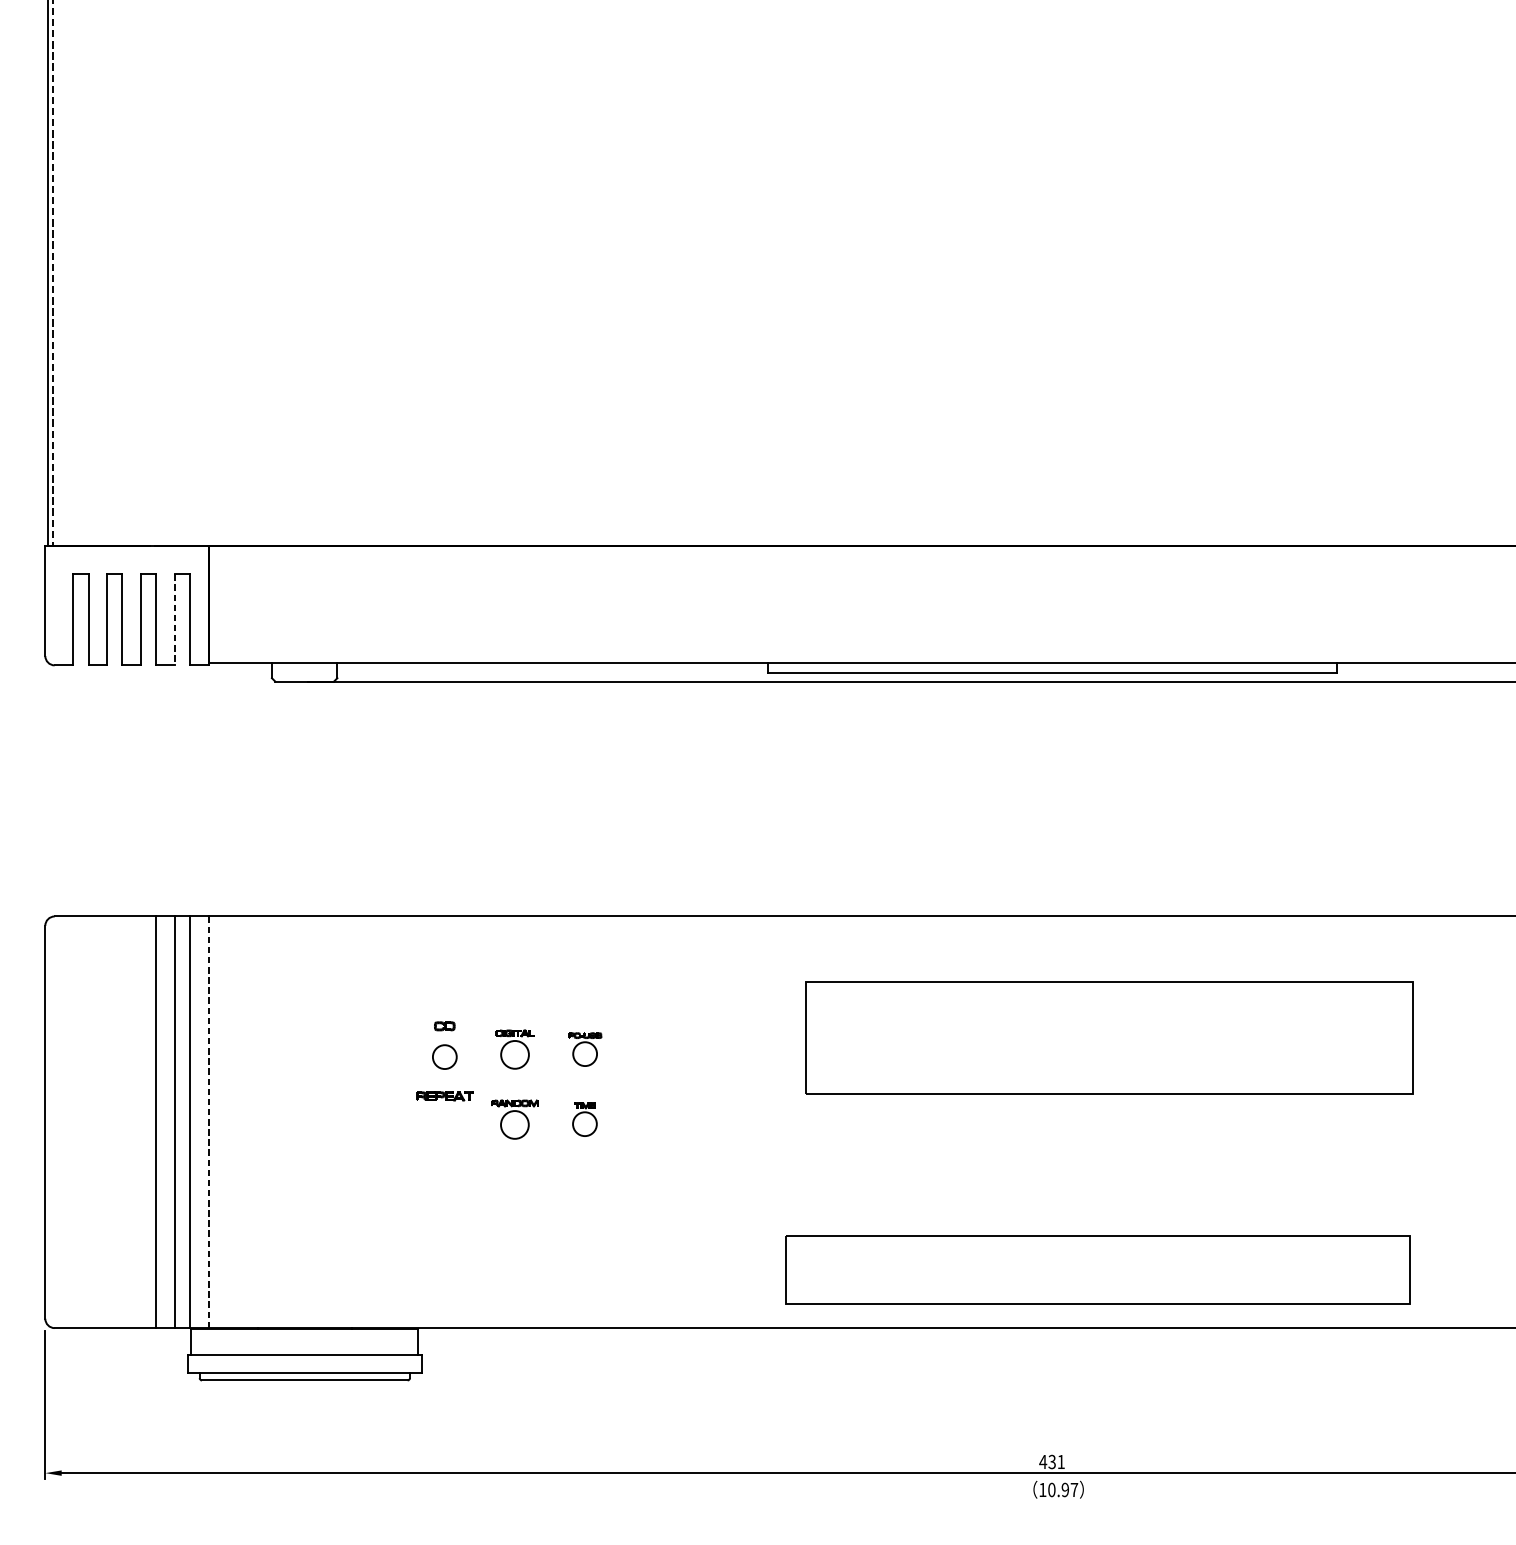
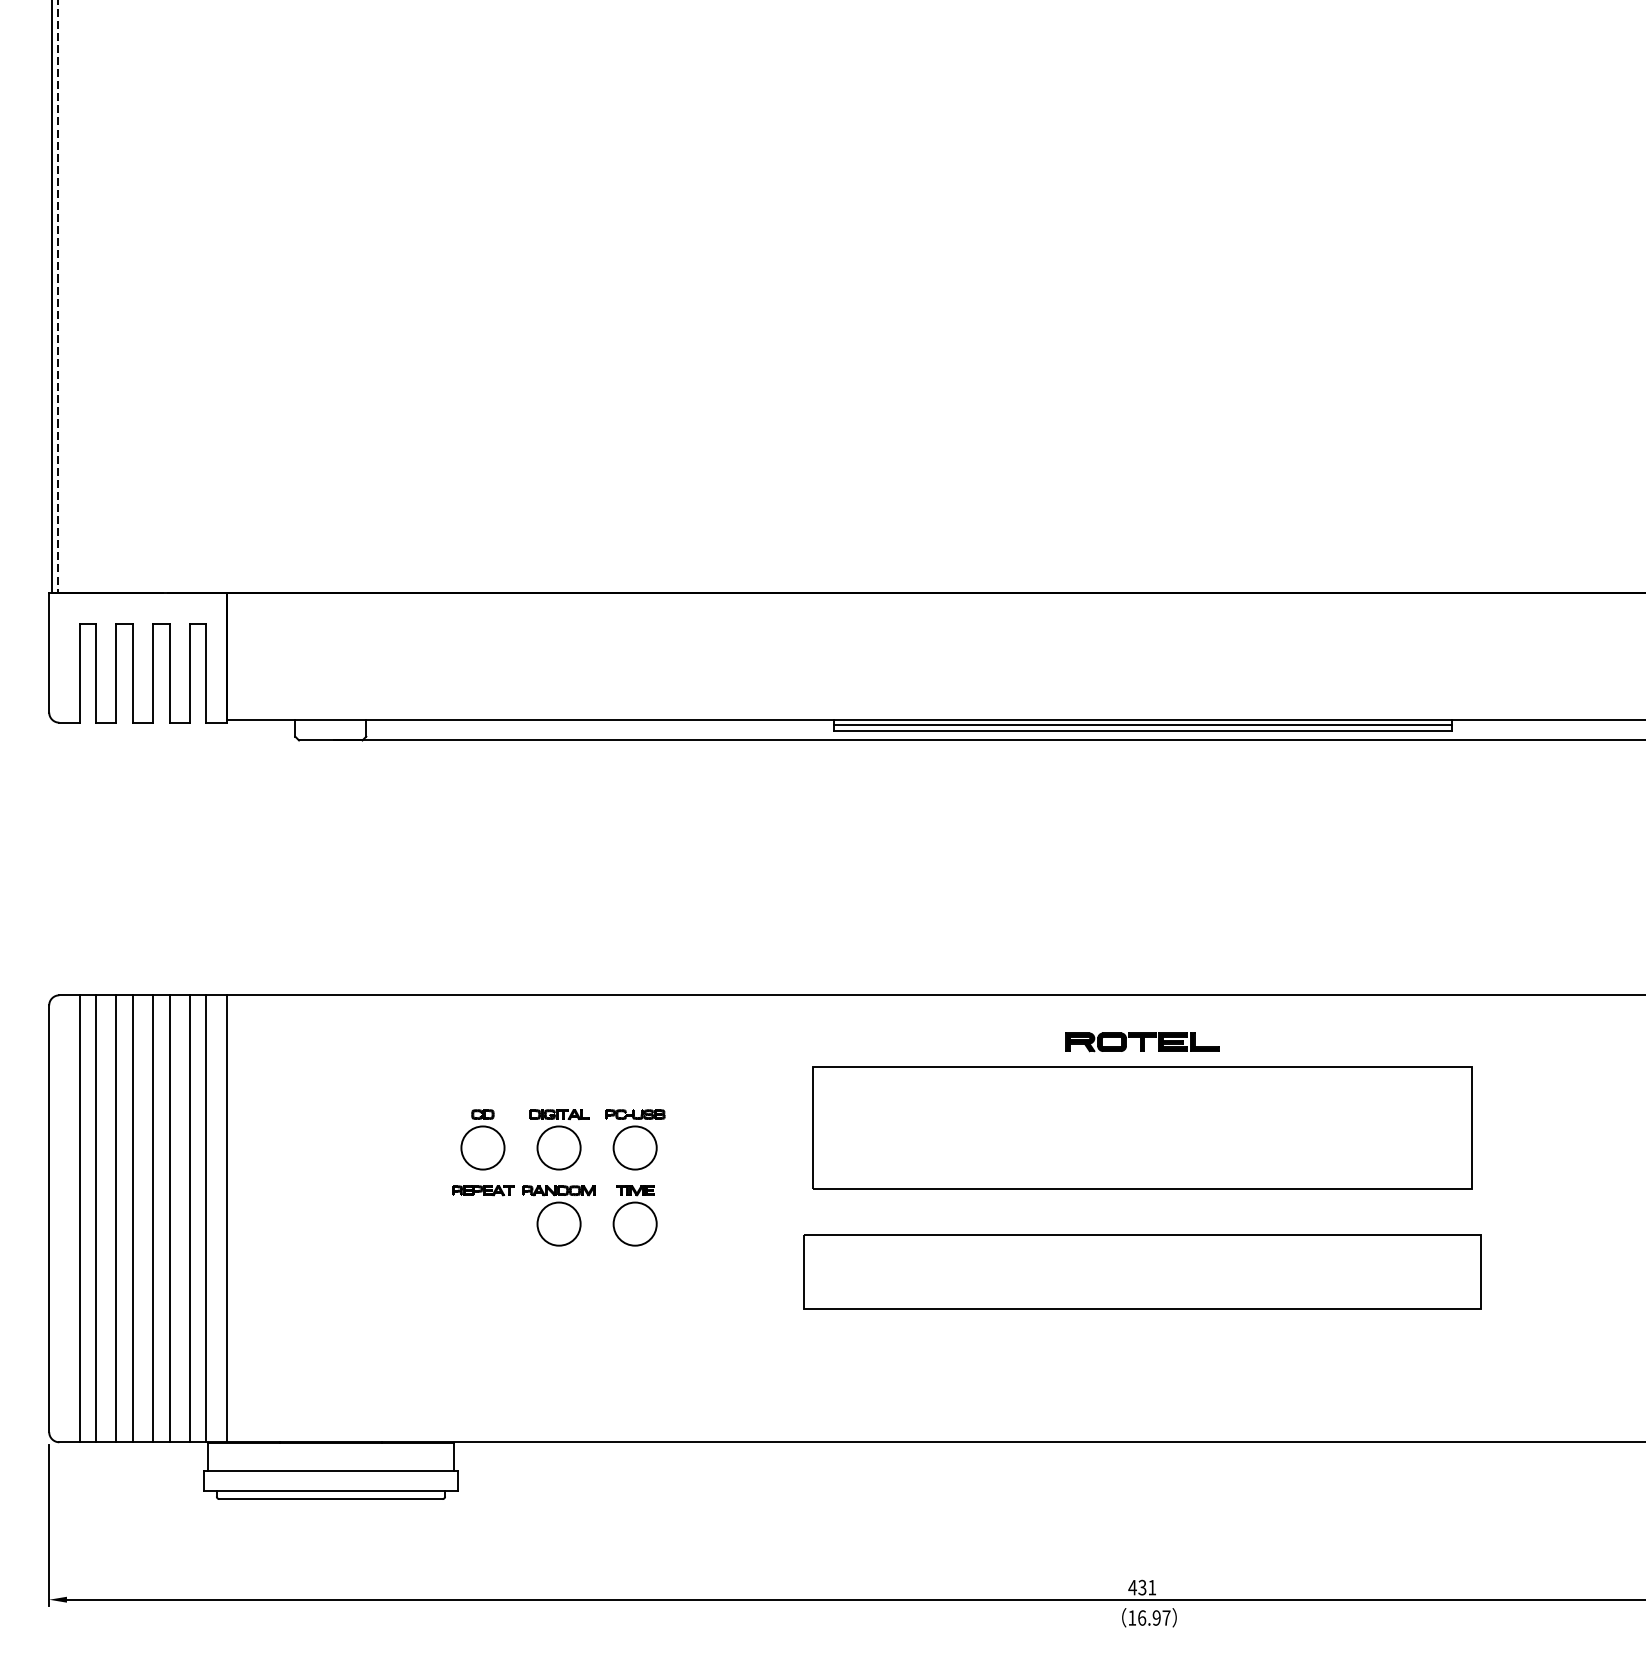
line: (175, 620) -> (190, 673), dashed -> solid
line: (1052, 667) -> (1142, 724), added
part: (1052, 959) -> (1142, 1042), added
part: (1109, 1038) -> (1142, 1127), moved
part: (515, 1049) -> (559, 1139), size x1.43
part: (585, 1049) -> (635, 1139), size x1.67
circle: (444, 1056) -> (482, 1147), size x1.67
part: (514, 1119) -> (558, 1215), size x1.43
part: (584, 1119) -> (634, 1215), size x1.67
line: (73, 1122) -> (79, 1218), added
line: (88, 1122) -> (96, 1218), added
line: (107, 1122) -> (116, 1218), added
line: (122, 1122) -> (132, 1218), added
line: (141, 1122) -> (153, 1218), added
line: (208, 1122) -> (226, 1218), dashed -> solid
part: (1098, 1269) -> (1142, 1271), moved
text: (1052, 1489) -> (1142, 1617), 10.97 -> 16.97

